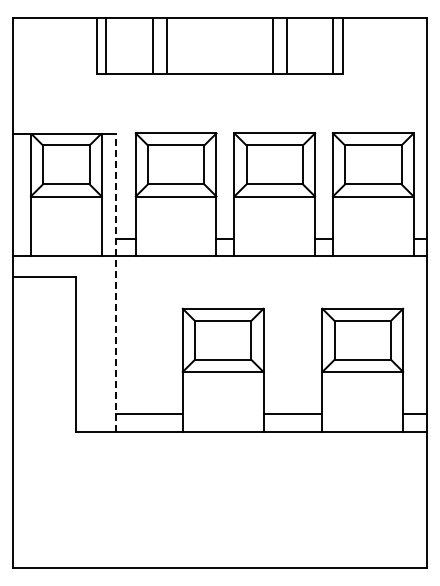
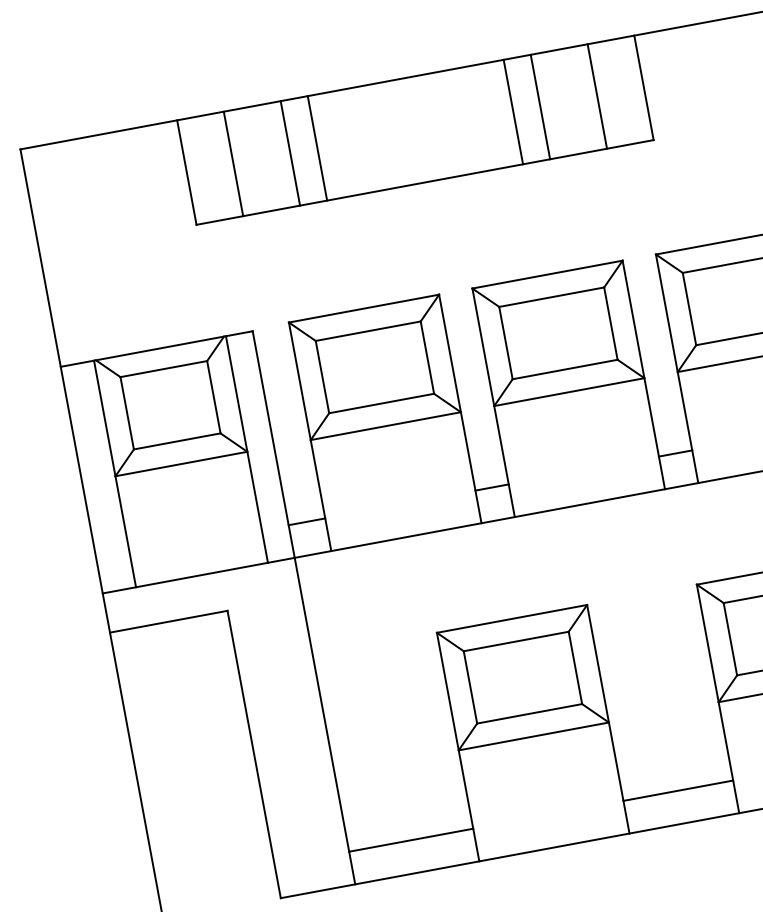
line: (106, 45) -> (233, 163), moved
line: (332, 45) -> (596, 96), moved
line: (116, 283) -> (304, 608), dashed -> solid

